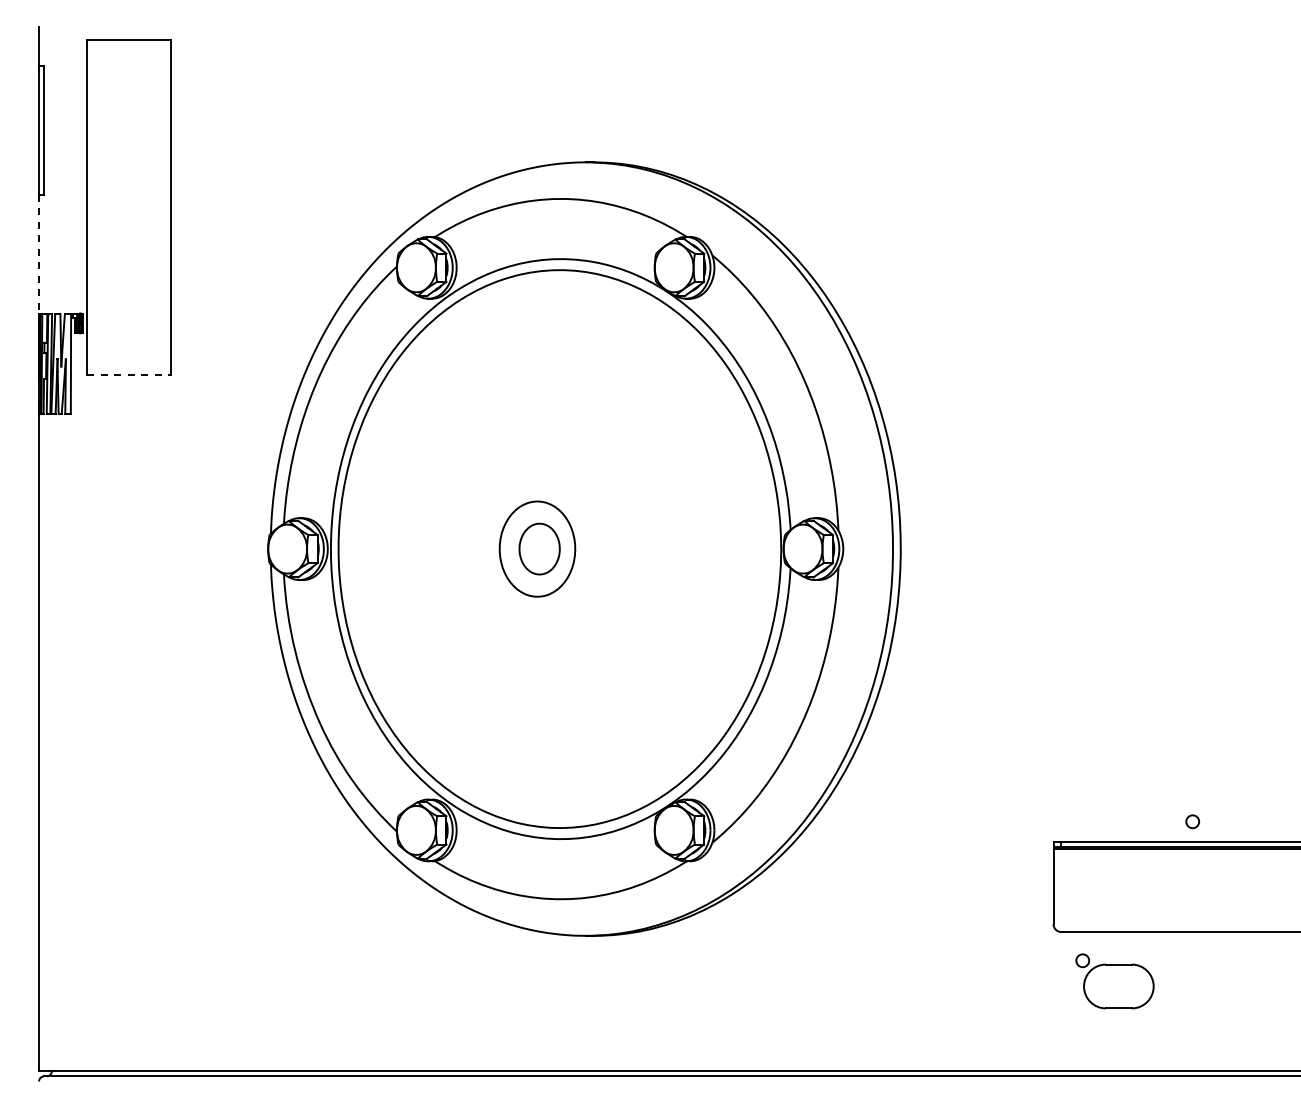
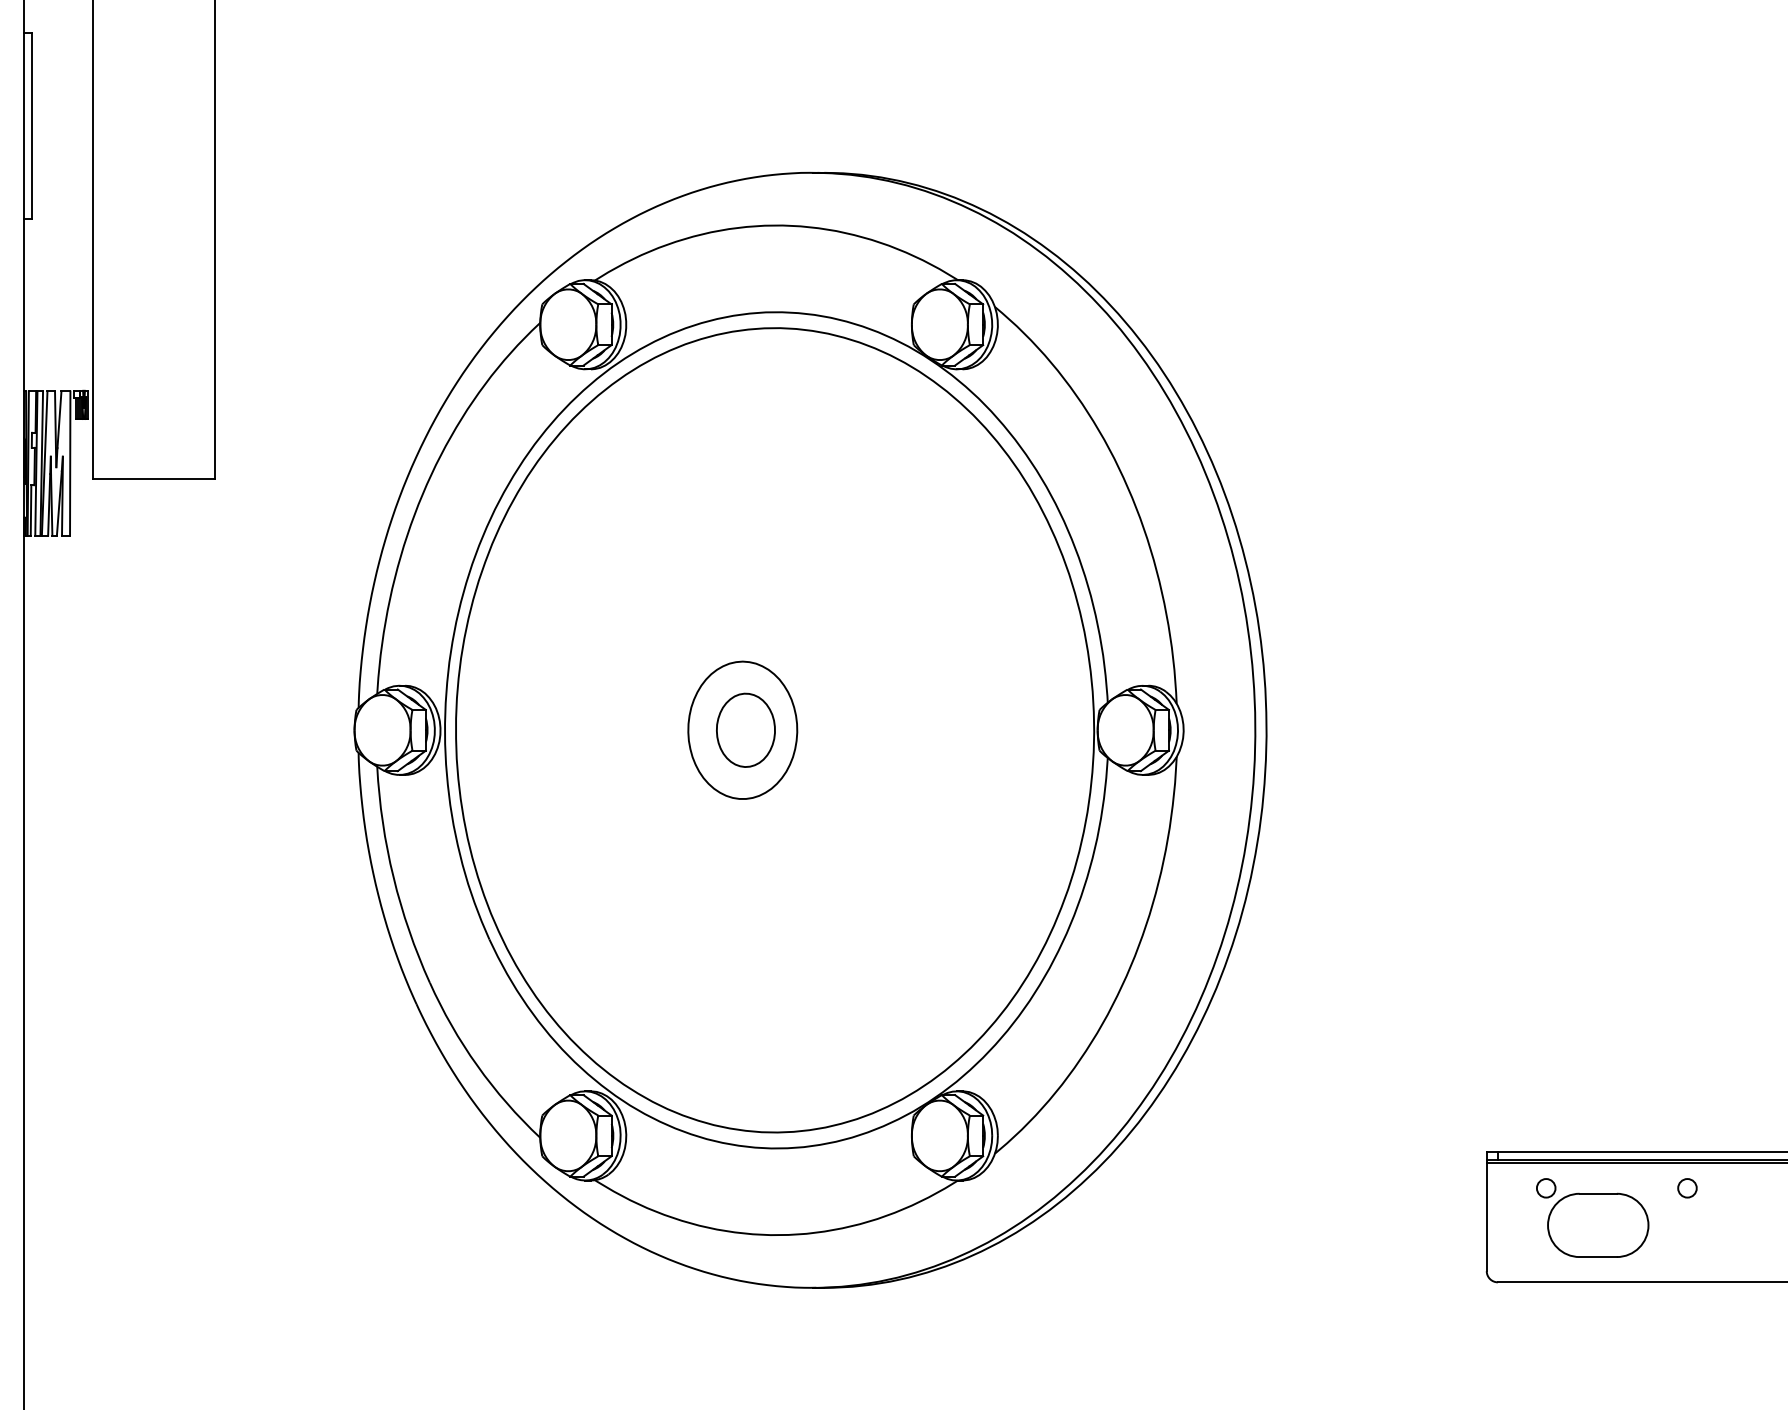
line: (39, 254) -> (24, 305), dashed -> solid
line: (129, 375) -> (154, 480), dashed -> solid
circle: (1192, 821) -> (1687, 1187), moved
part: (1114, 981) -> (1591, 1218), moved

